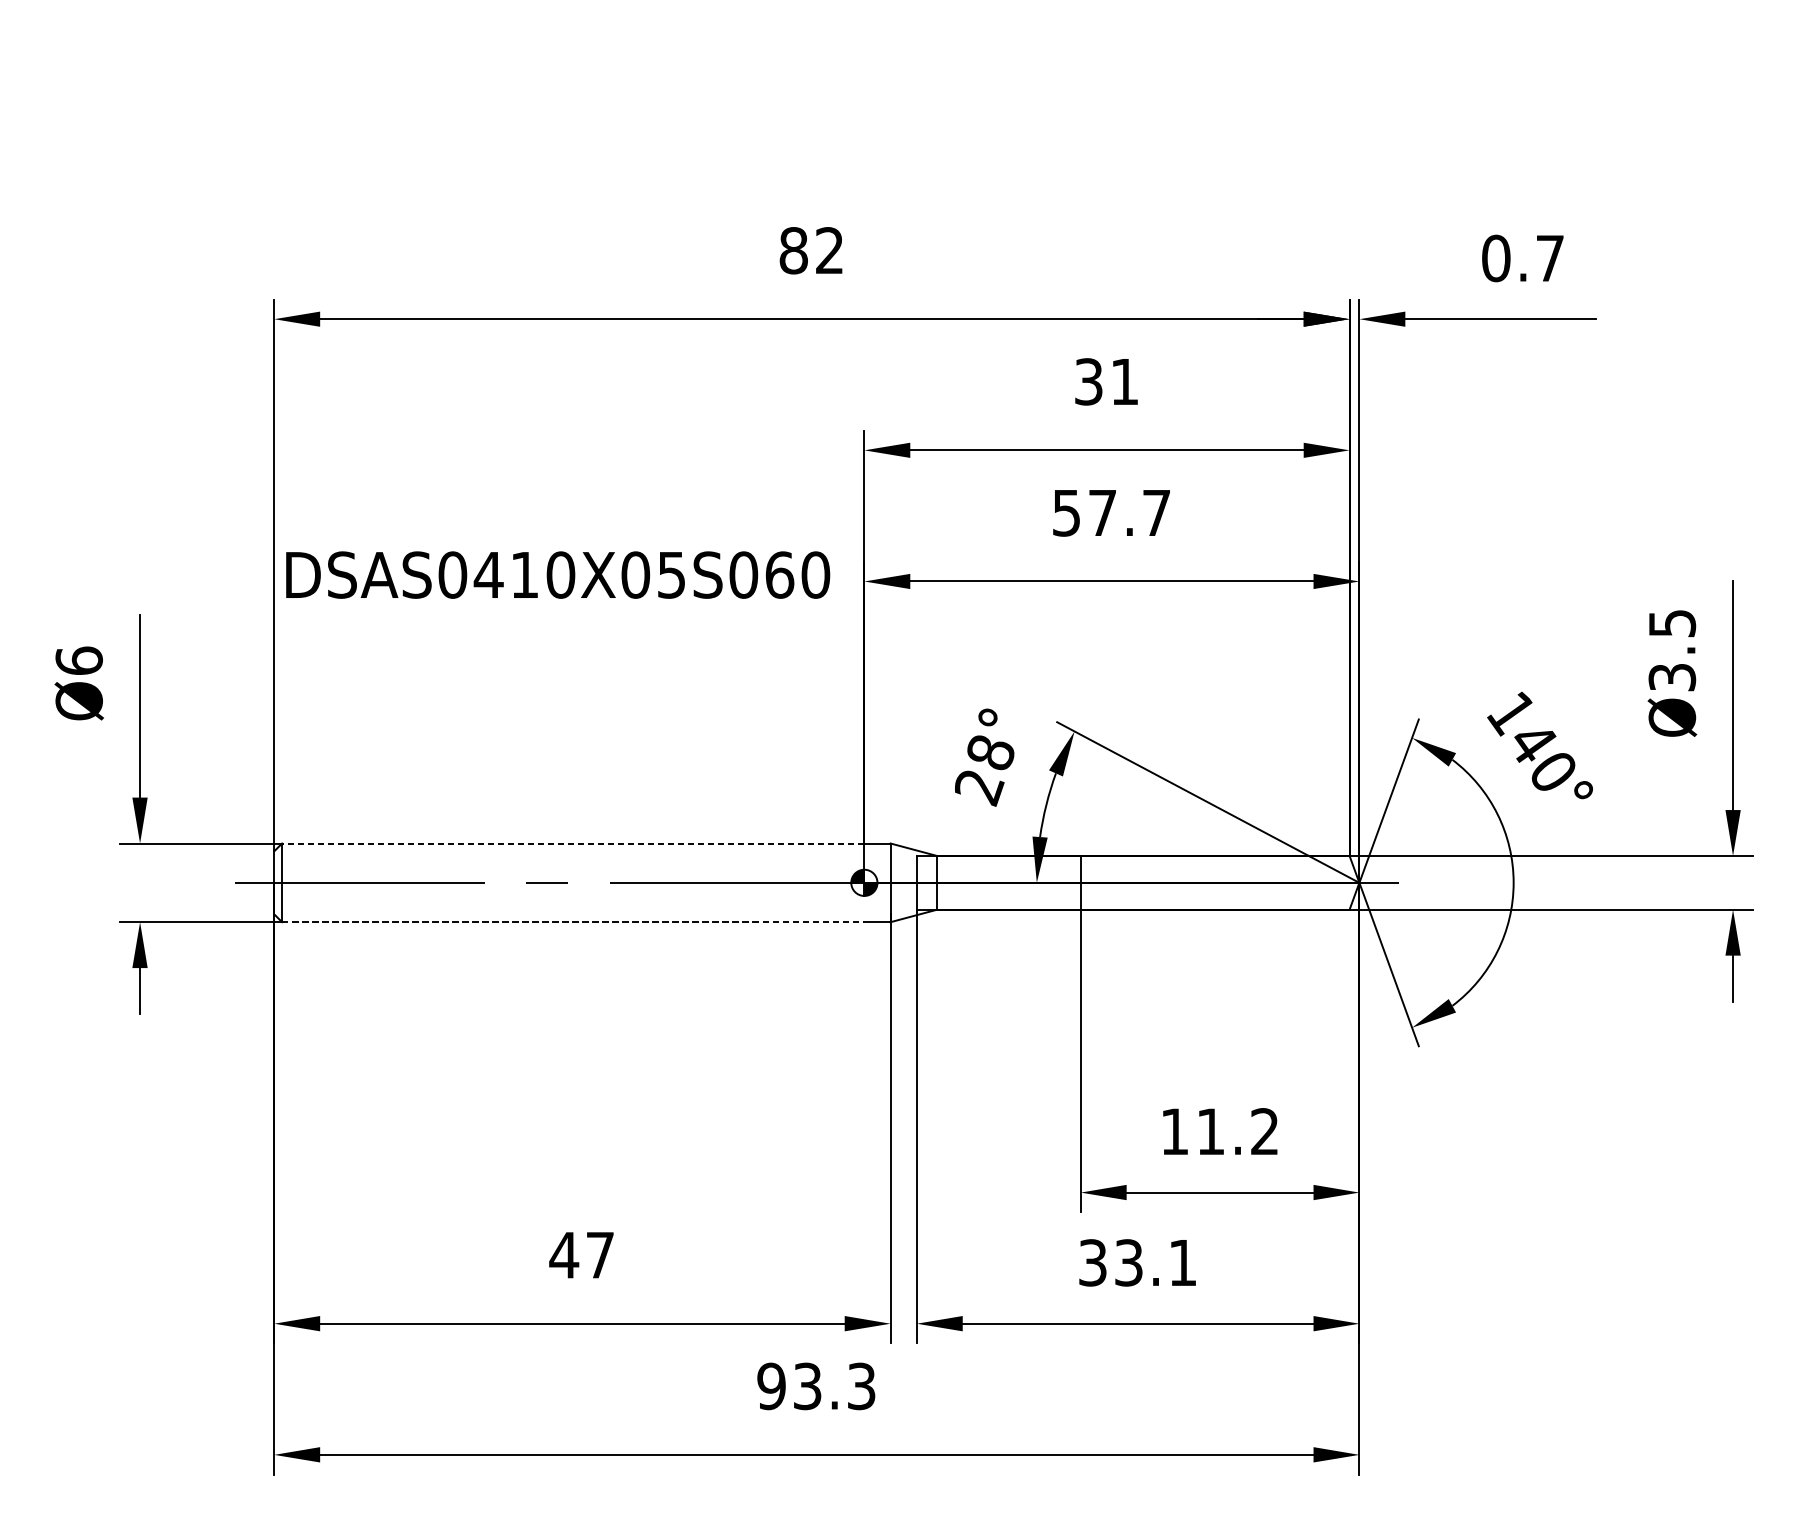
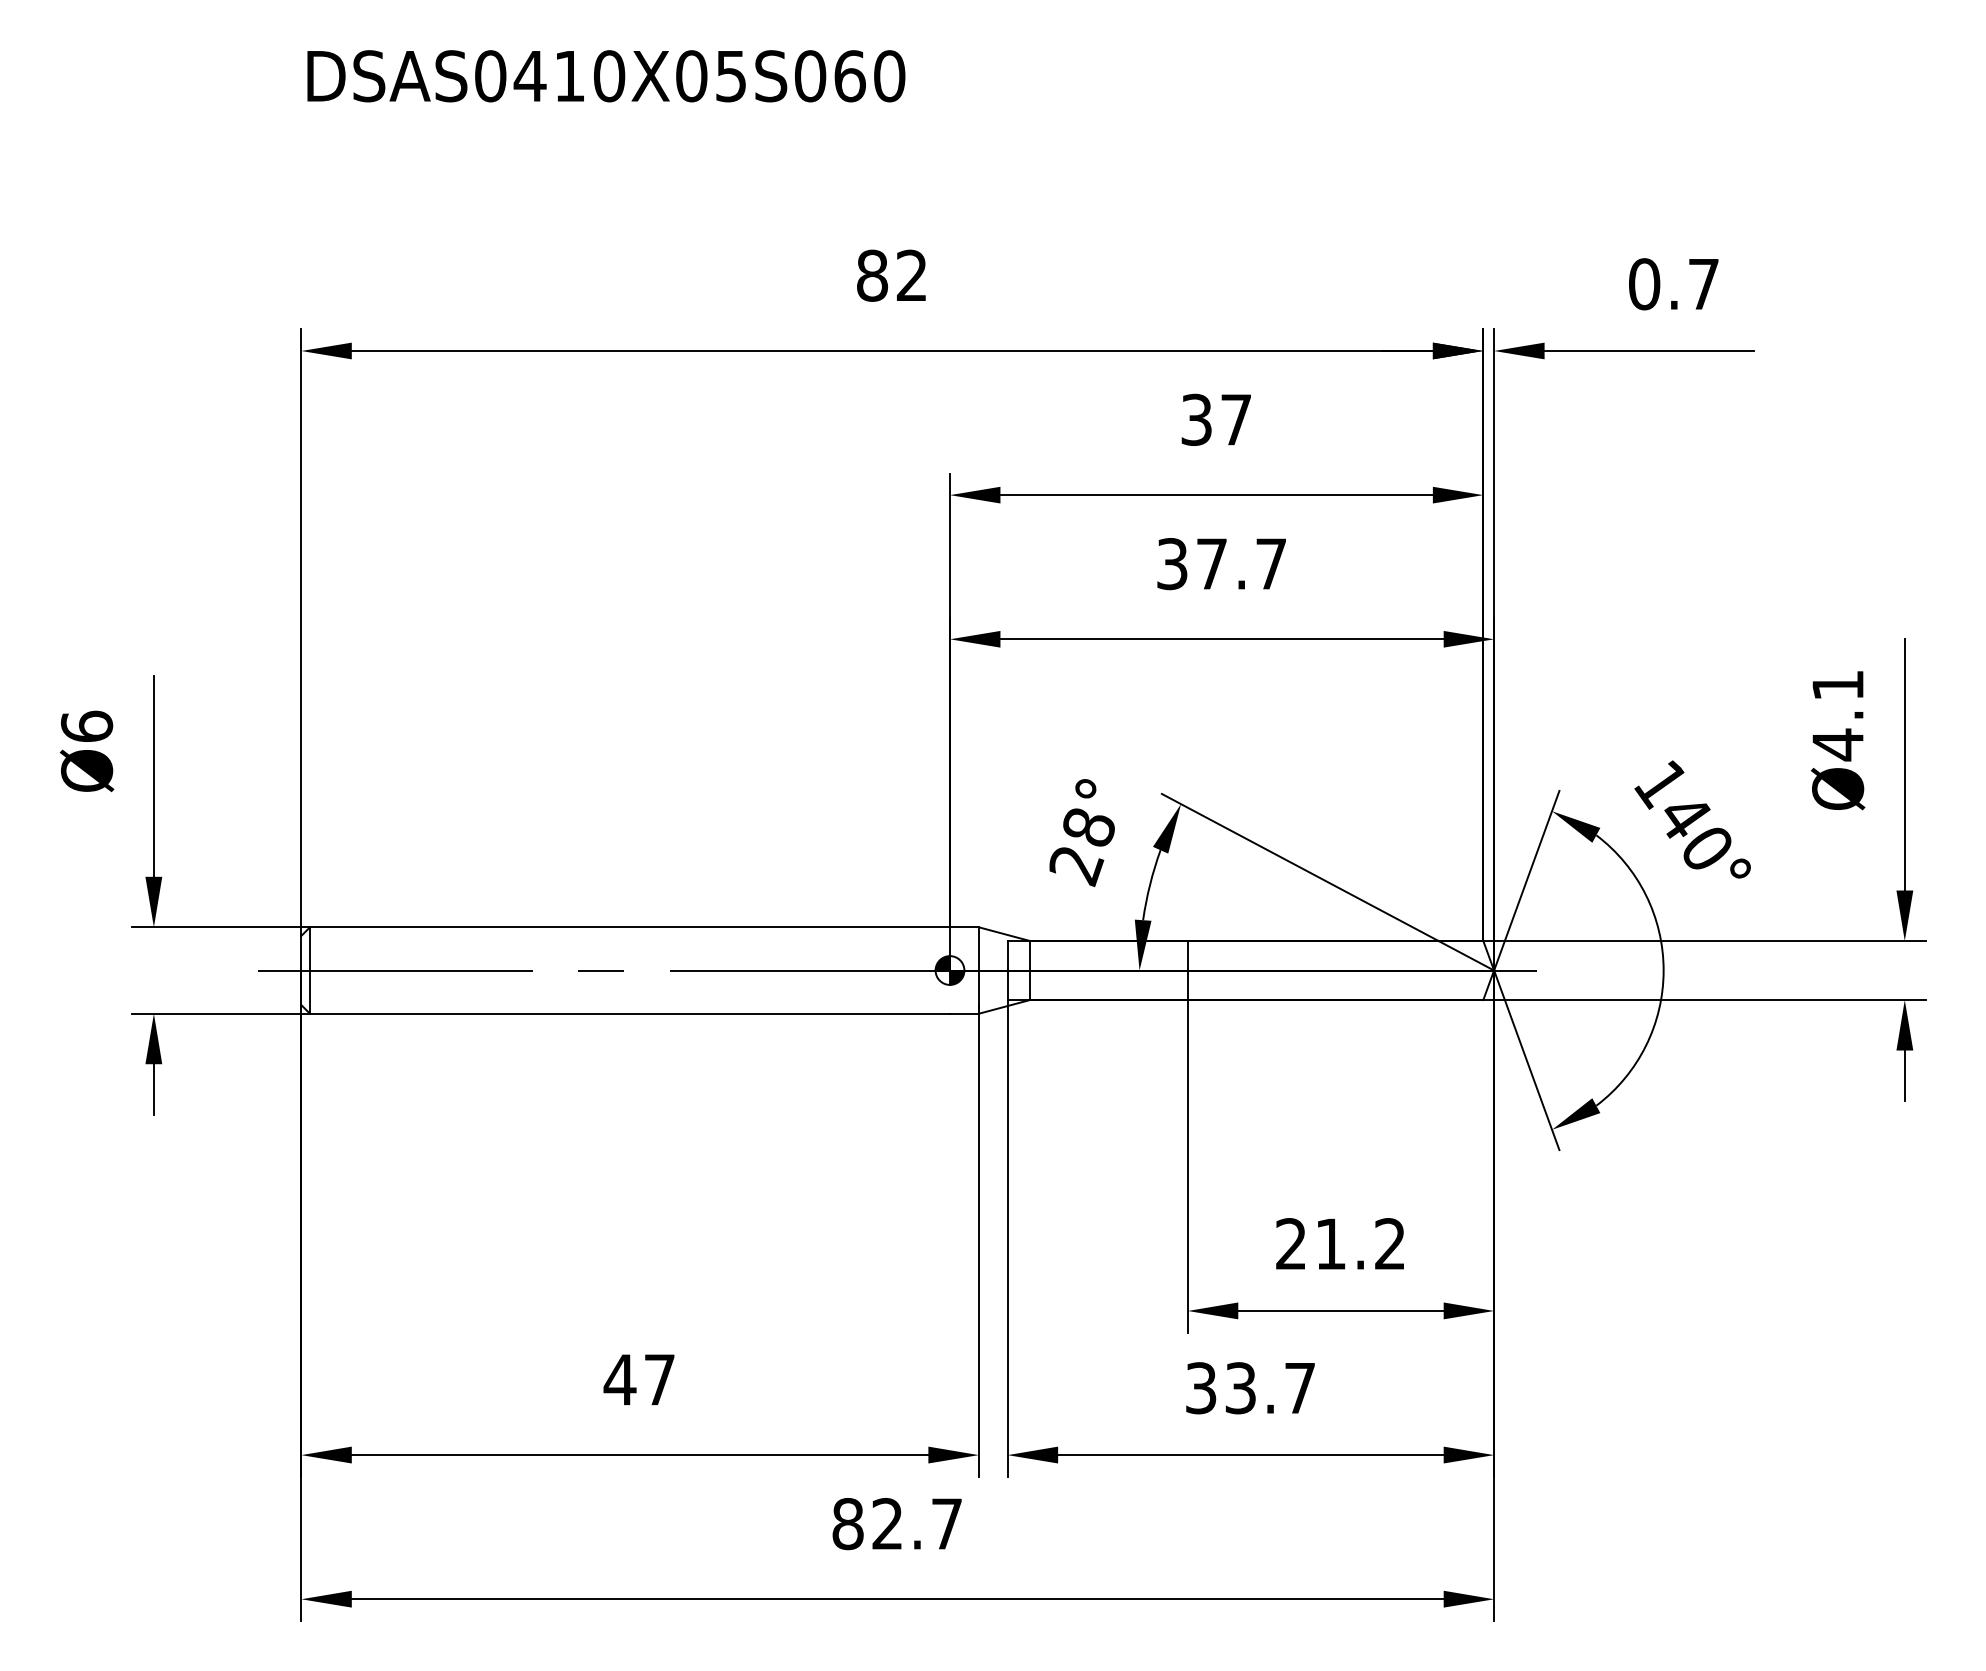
text: (1124, 381) -> (1235, 419), 31 -> 37
text: (1066, 512) -> (1172, 563), 57.7 -> 37.7
text: (558, 575) -> (606, 76), moved
text: (1672, 651) -> (1838, 716), Ø3.5 -> Ø4.1
line: (573, 843) -> (630, 927), dashed -> solid
line: (573, 921) -> (630, 1013), dashed -> solid
text: (1174, 1131) -> (1290, 1243), 11.2 -> 21.2
text: (1182, 1263) -> (1299, 1388), 33.1 -> 33.7
text: (815, 1386) -> (896, 1524), 93.3 -> 82.7

